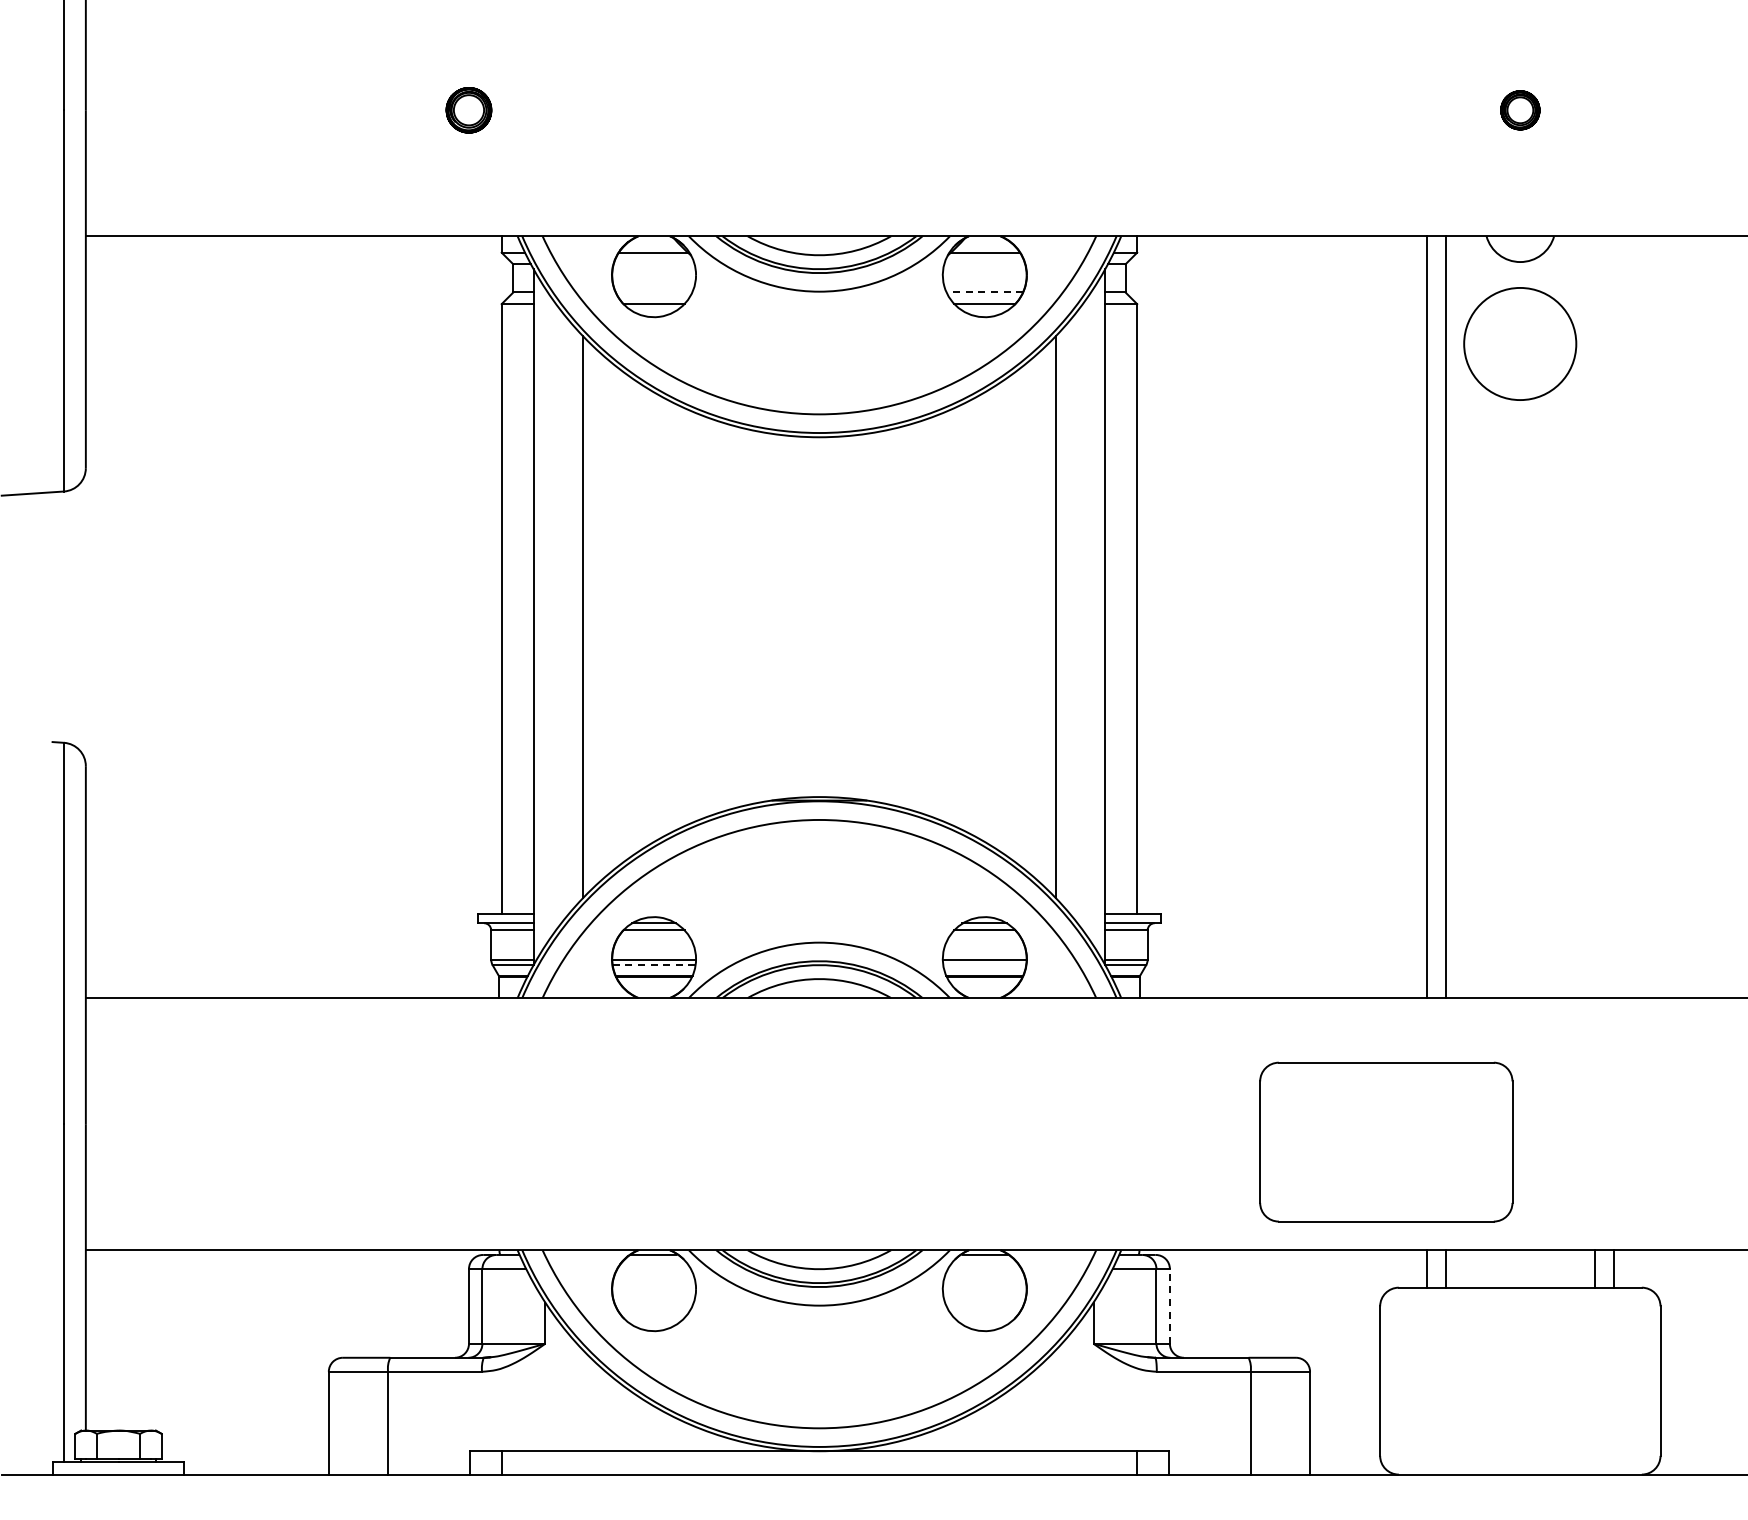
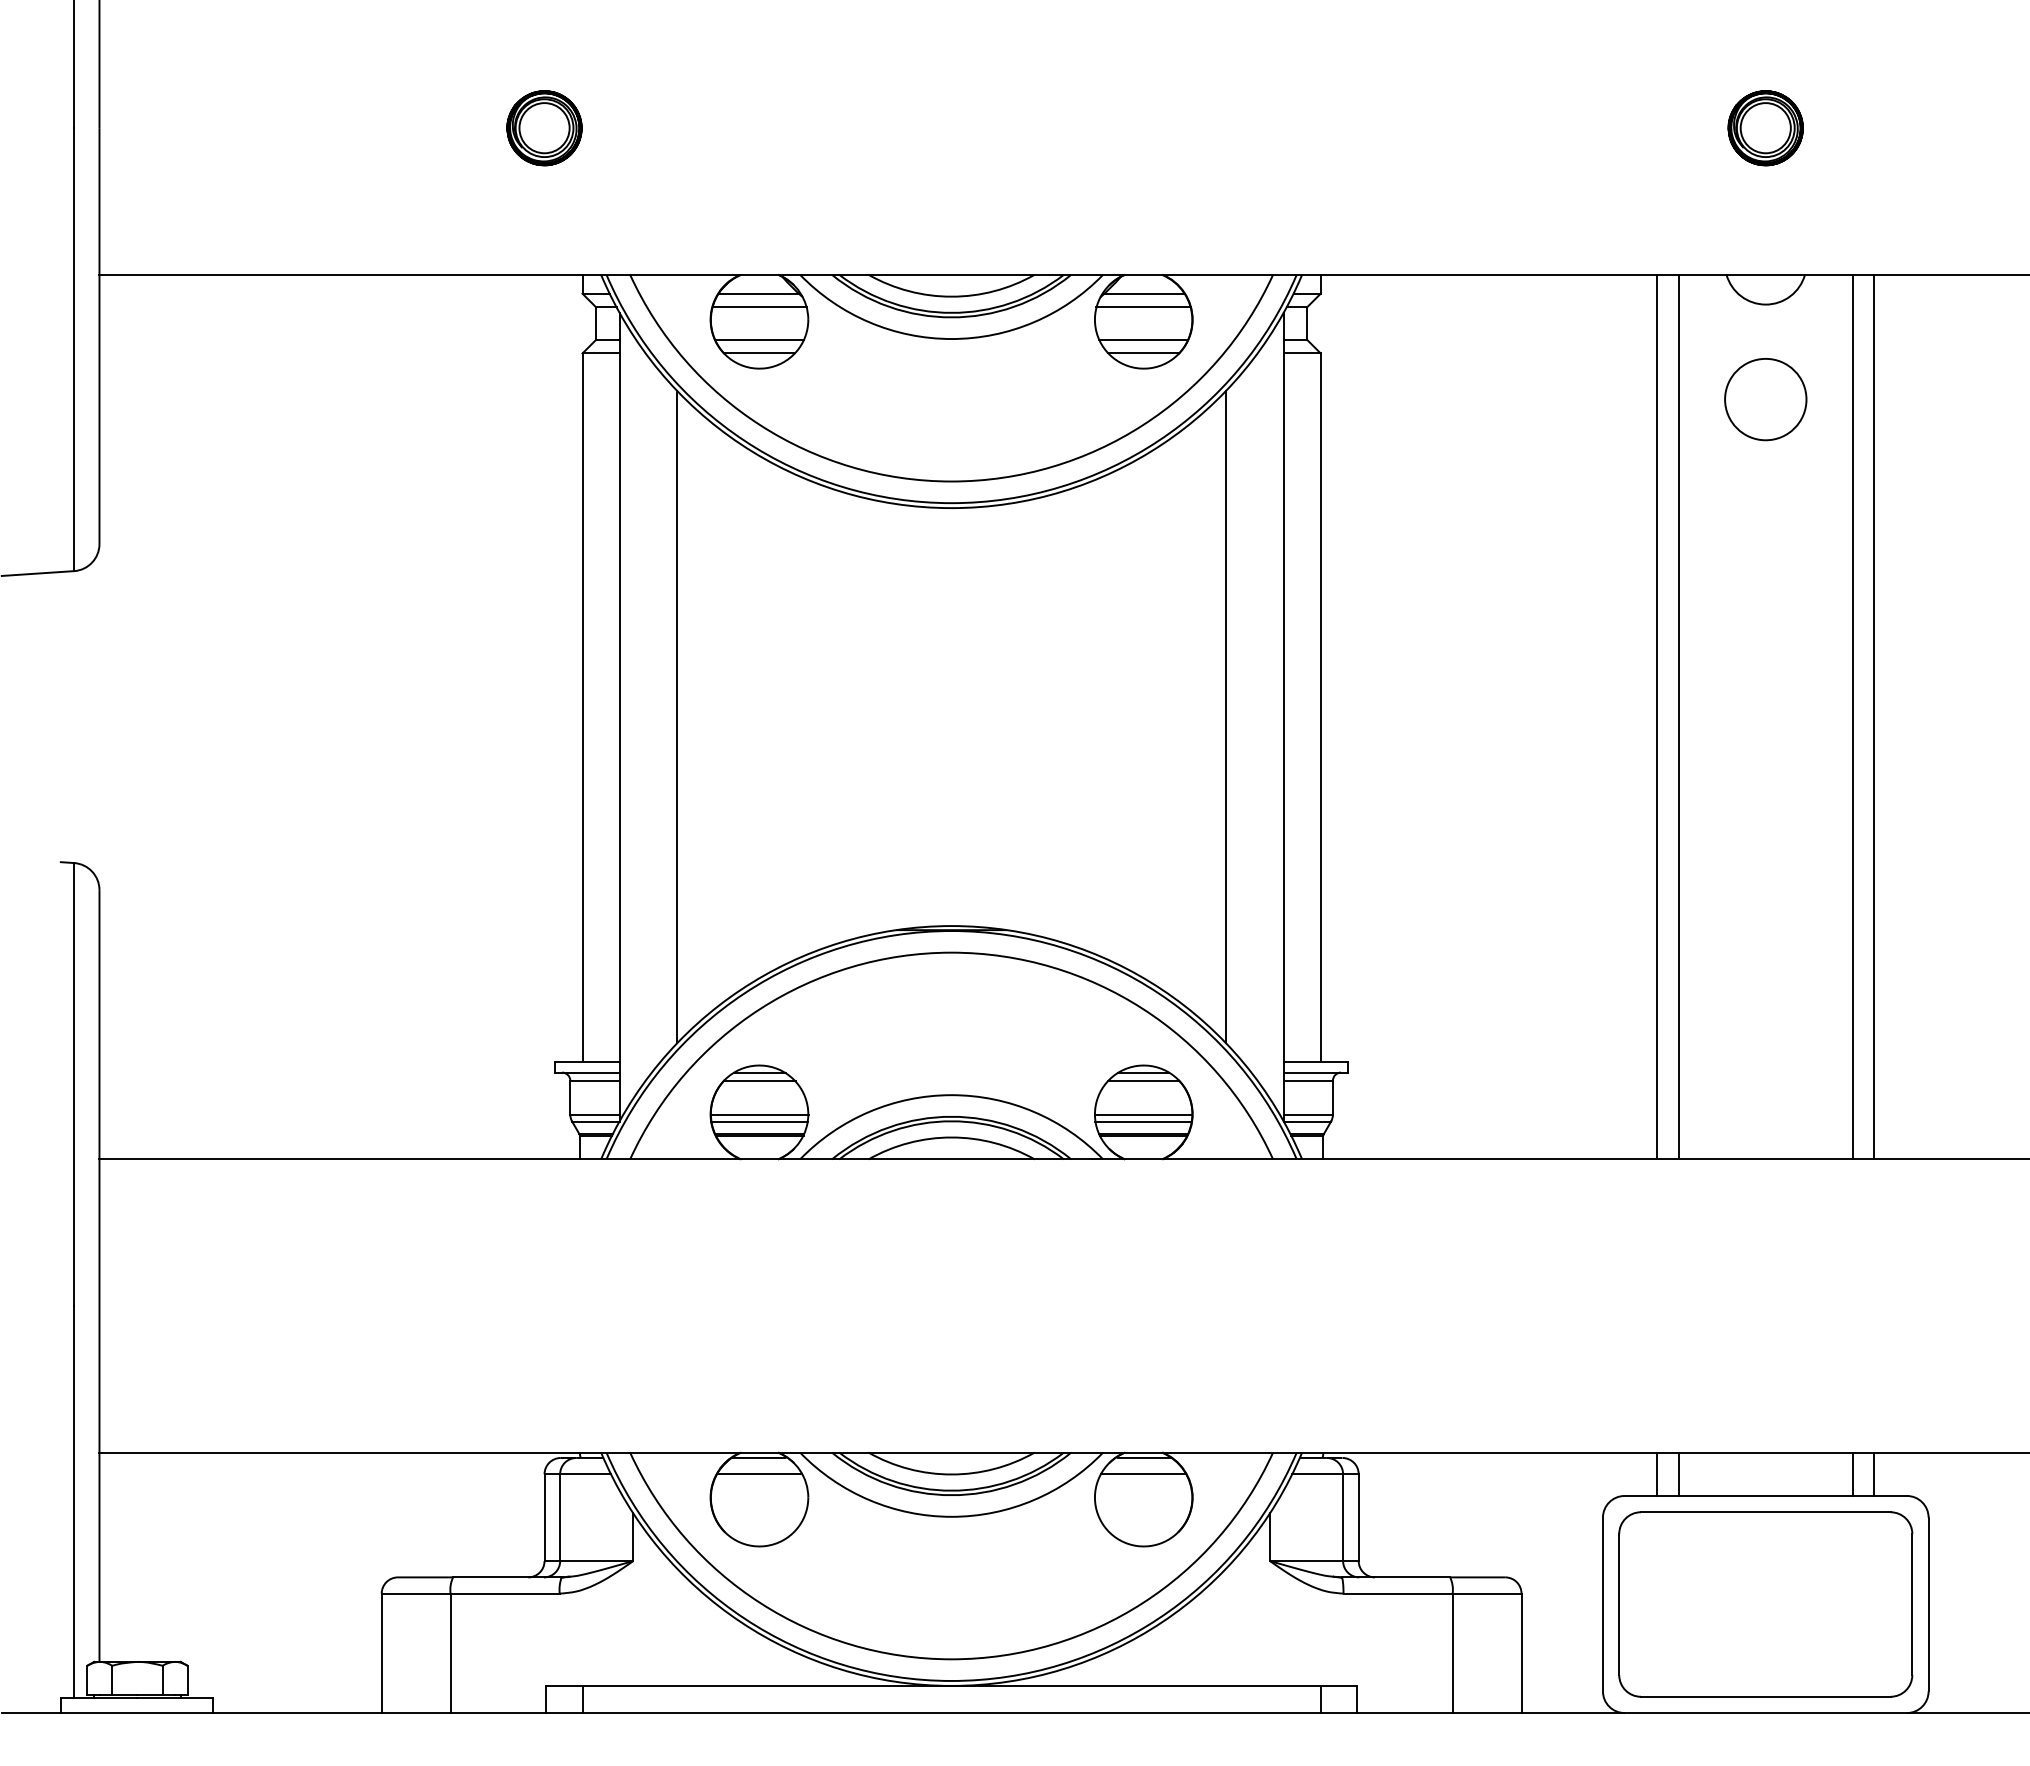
part: (468, 110) -> (543, 128), size x1.43
part: (1520, 110) -> (1765, 128), size x1.67
line: (653, 264) -> (758, 307), added
line: (984, 264) -> (1143, 307), added
line: (653, 292) -> (758, 339), added
line: (984, 292) -> (1143, 339), dashed -> solid
circle: (1520, 343) -> (1765, 399), size x0.62
line: (1595, 616) -> (1853, 716), added
line: (1613, 616) -> (1874, 716), added
line: (654, 965) -> (760, 1121), dashed -> solid
line: (984, 965) -> (1143, 1121), added
part: (1386, 1141) -> (1765, 1603), moved
line: (654, 1269) -> (760, 1474), added
line: (984, 1269) -> (1143, 1474), added
line: (1169, 1305) -> (1358, 1516), dashed -> solid

